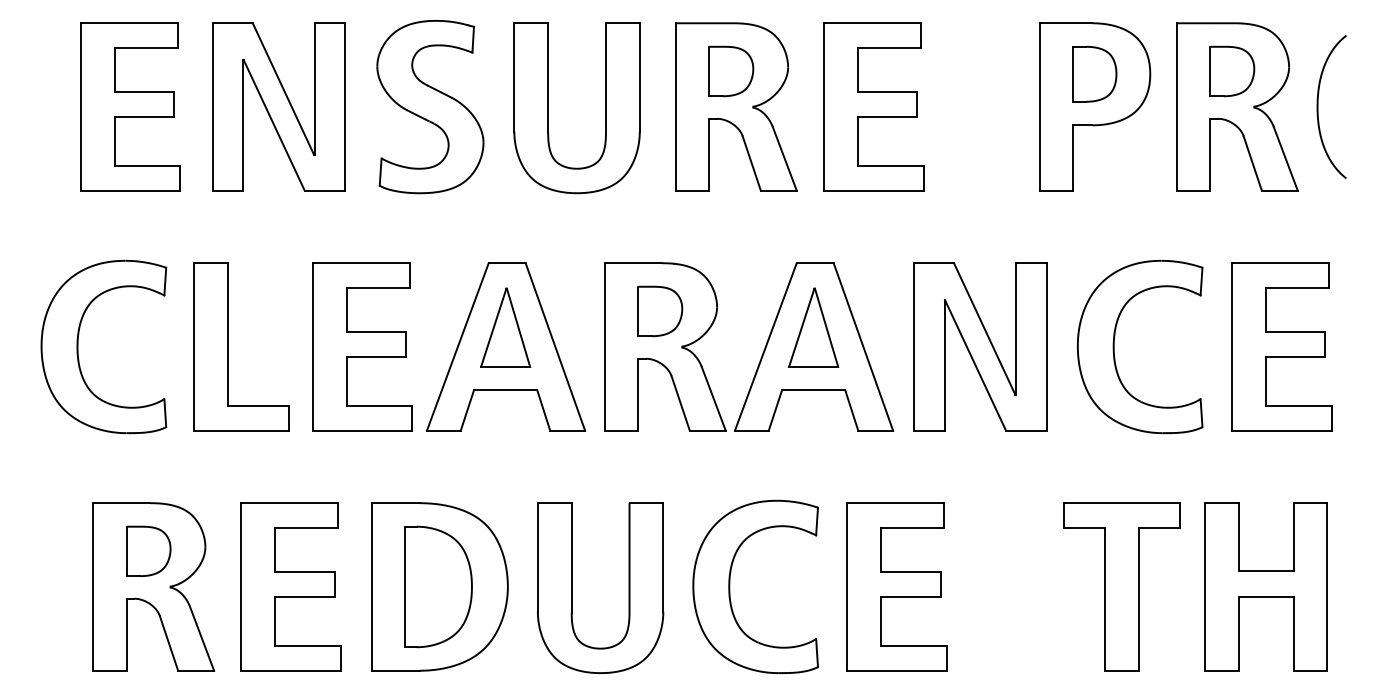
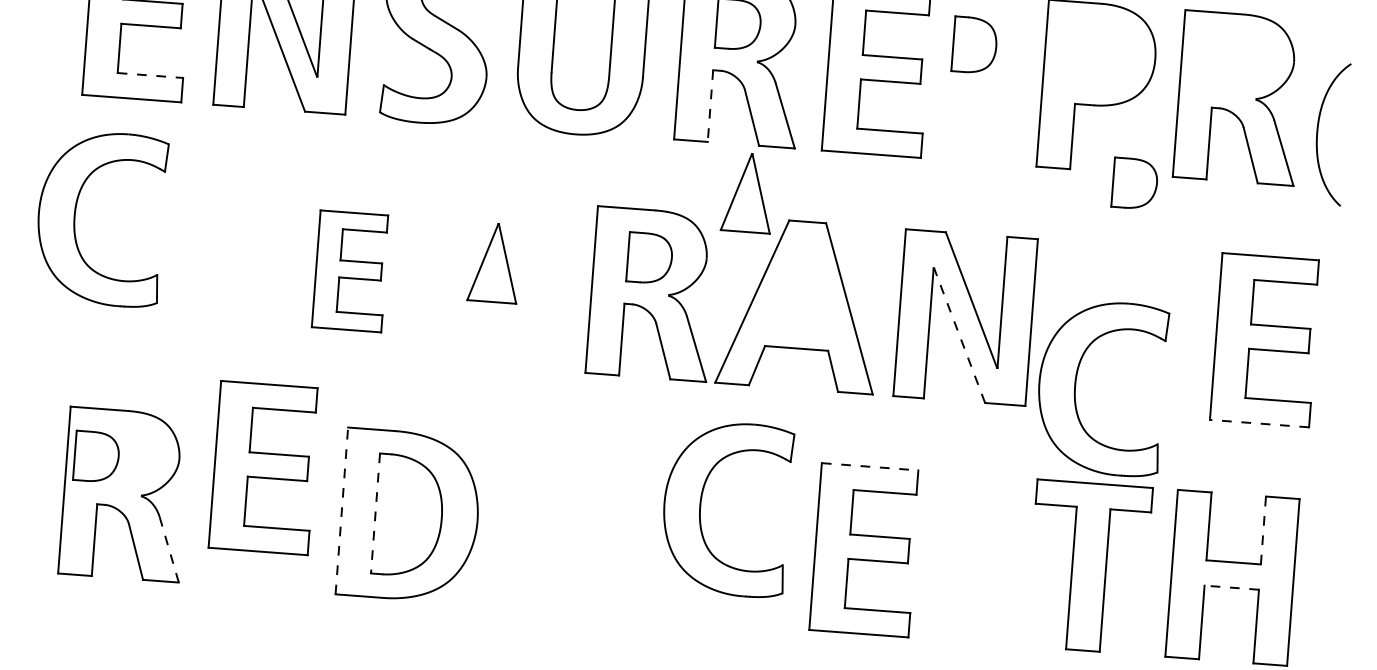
part: (1232, 71) -> (1135, 183), moved
part: (1094, 73) -> (974, 44), moved
curve: (1318, 106) -> (1318, 132), moved
line: (709, 155) -> (710, 106), solid -> dashed
line: (147, 166) -> (150, 75), solid -> dashed
part: (813, 327) -> (748, 192), moved
part: (78, 346) -> (75, 216), moved
part: (228, 346) -> (217, 260), removed
part: (362, 346) -> (350, 270), size x0.7
part: (506, 346) -> (494, 281), removed
part: (1114, 346) -> (1075, 385), moved
line: (975, 365) -> (959, 335), solid -> dashed
line: (1281, 430) -> (1259, 423), solid -> dashed
line: (896, 503) -> (870, 467), solid -> dashed
line: (1293, 536) -> (1263, 529), solid -> dashed
part: (148, 550) -> (96, 456), moved
part: (290, 586) -> (263, 467), moved
line: (371, 586) -> (341, 510), solid -> dashed
part: (730, 586) -> (701, 506), moved
line: (405, 587) -> (375, 514), solid -> dashed
part: (572, 587) -> (541, 526), removed
line: (1265, 596) -> (1230, 587), solid -> dashed
line: (202, 639) -> (169, 550), solid -> dashed

